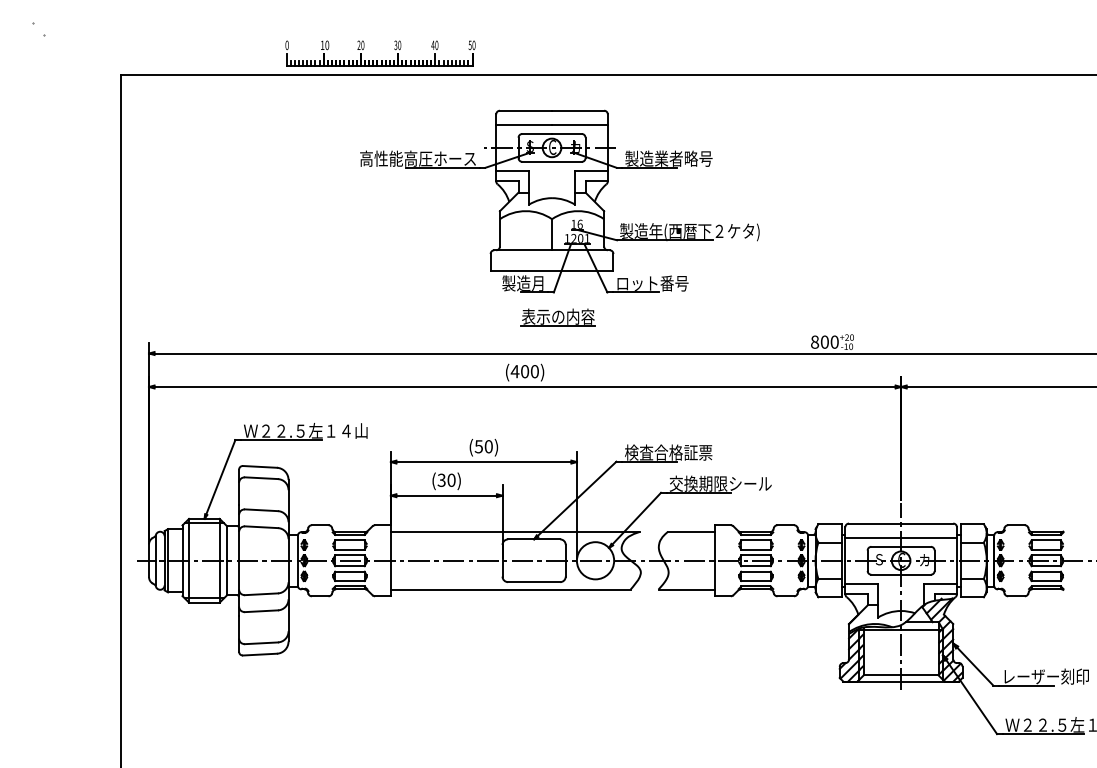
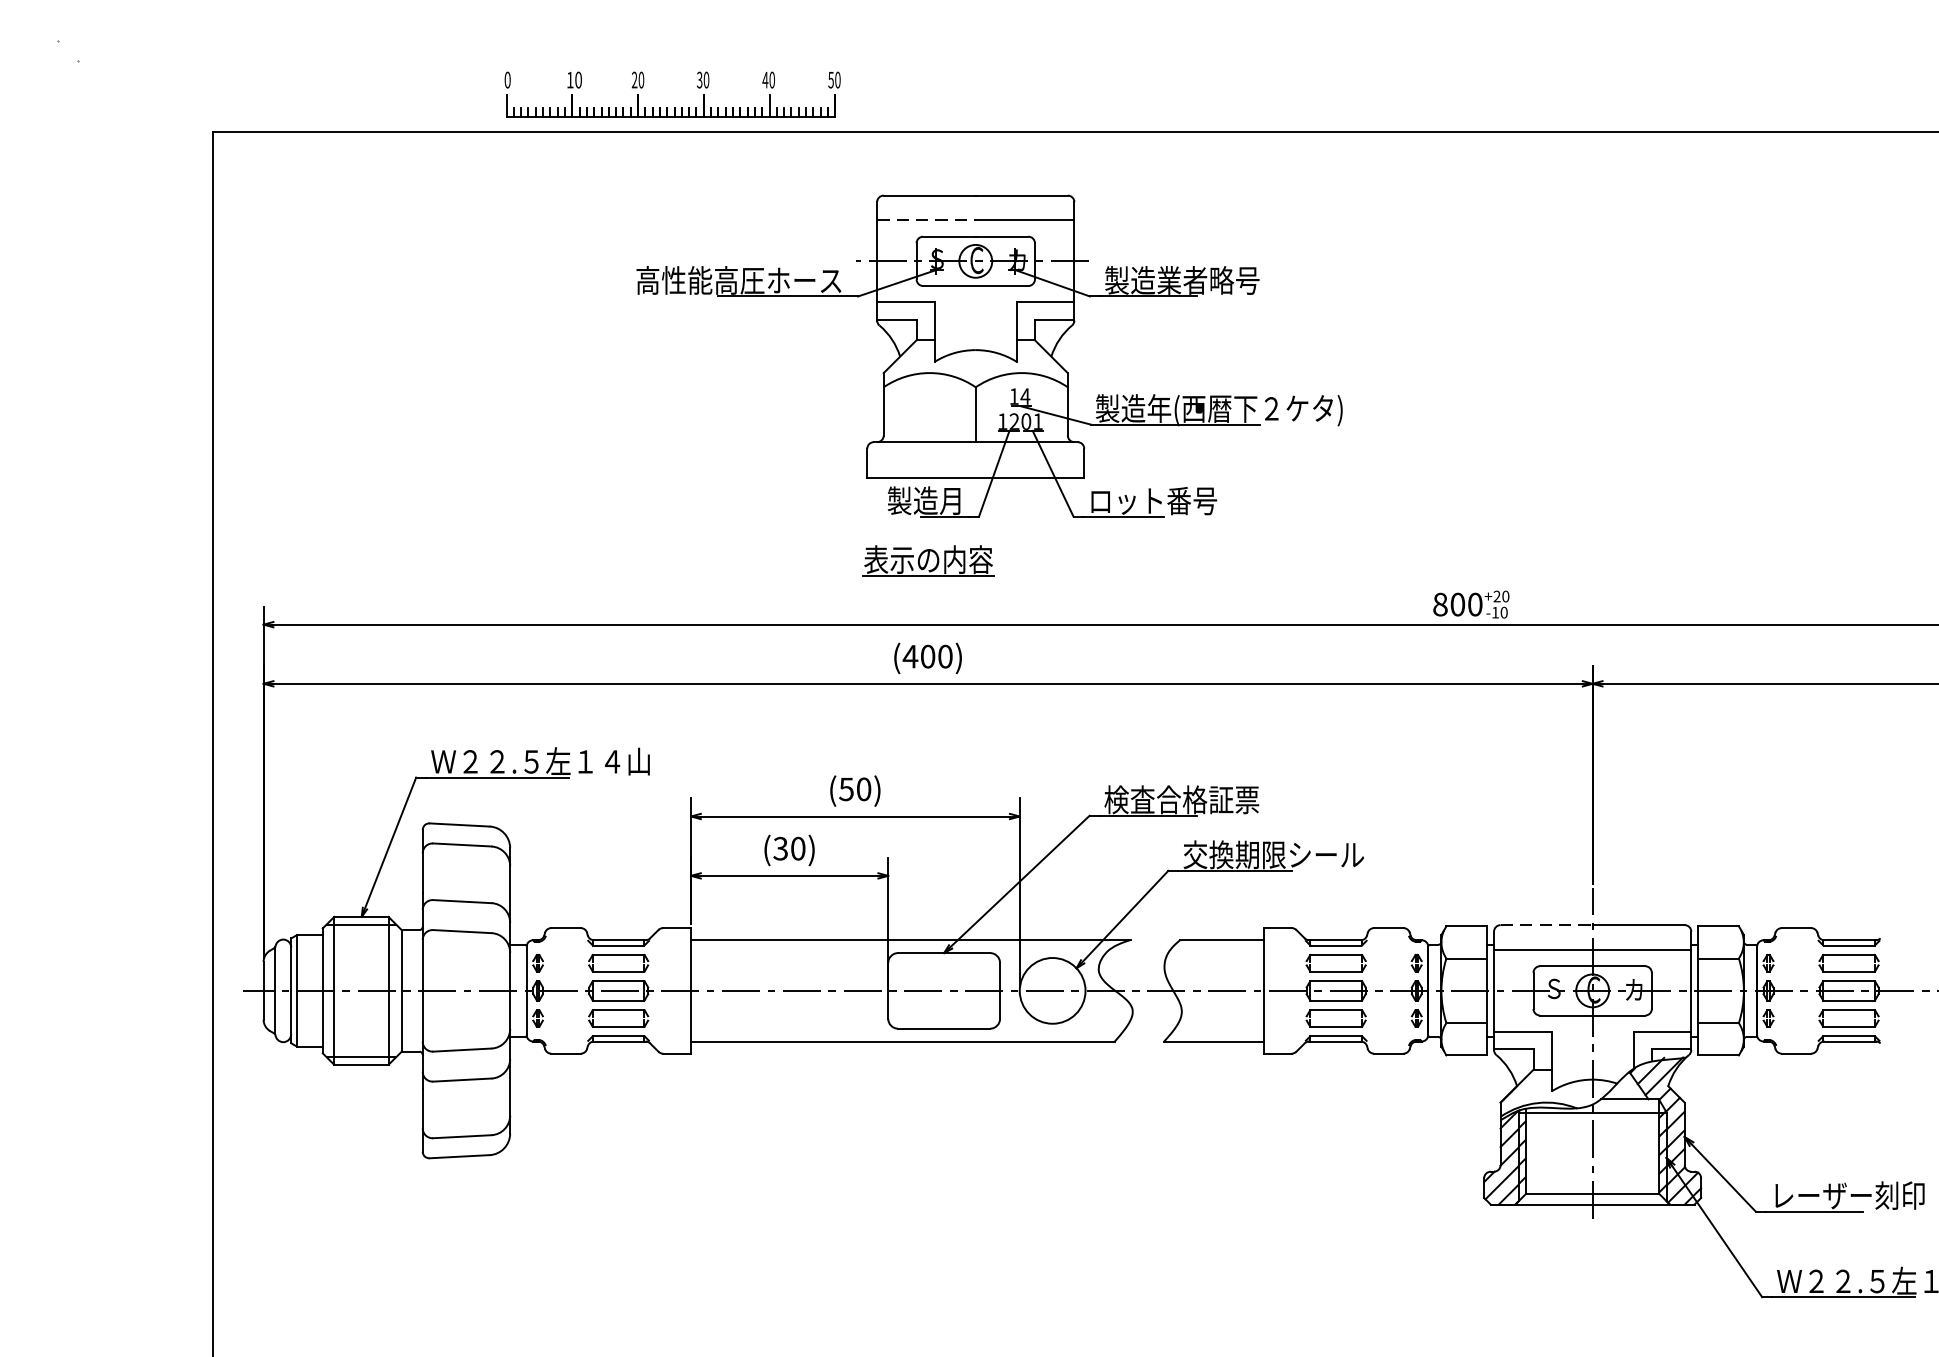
line: (524, 124) -> (927, 219), solid -> dashed
text: (579, 223) -> (1024, 394), 16 -> 14
part: (557, 317) -> (927, 560), moved
line: (875, 523) -> (1547, 925), solid -> dashed

